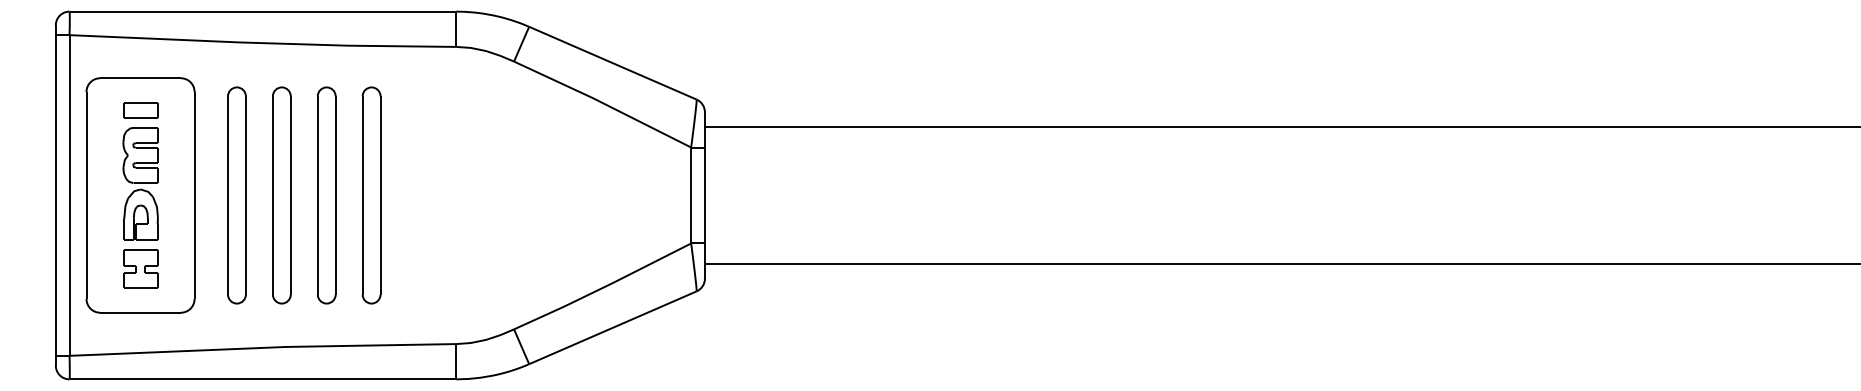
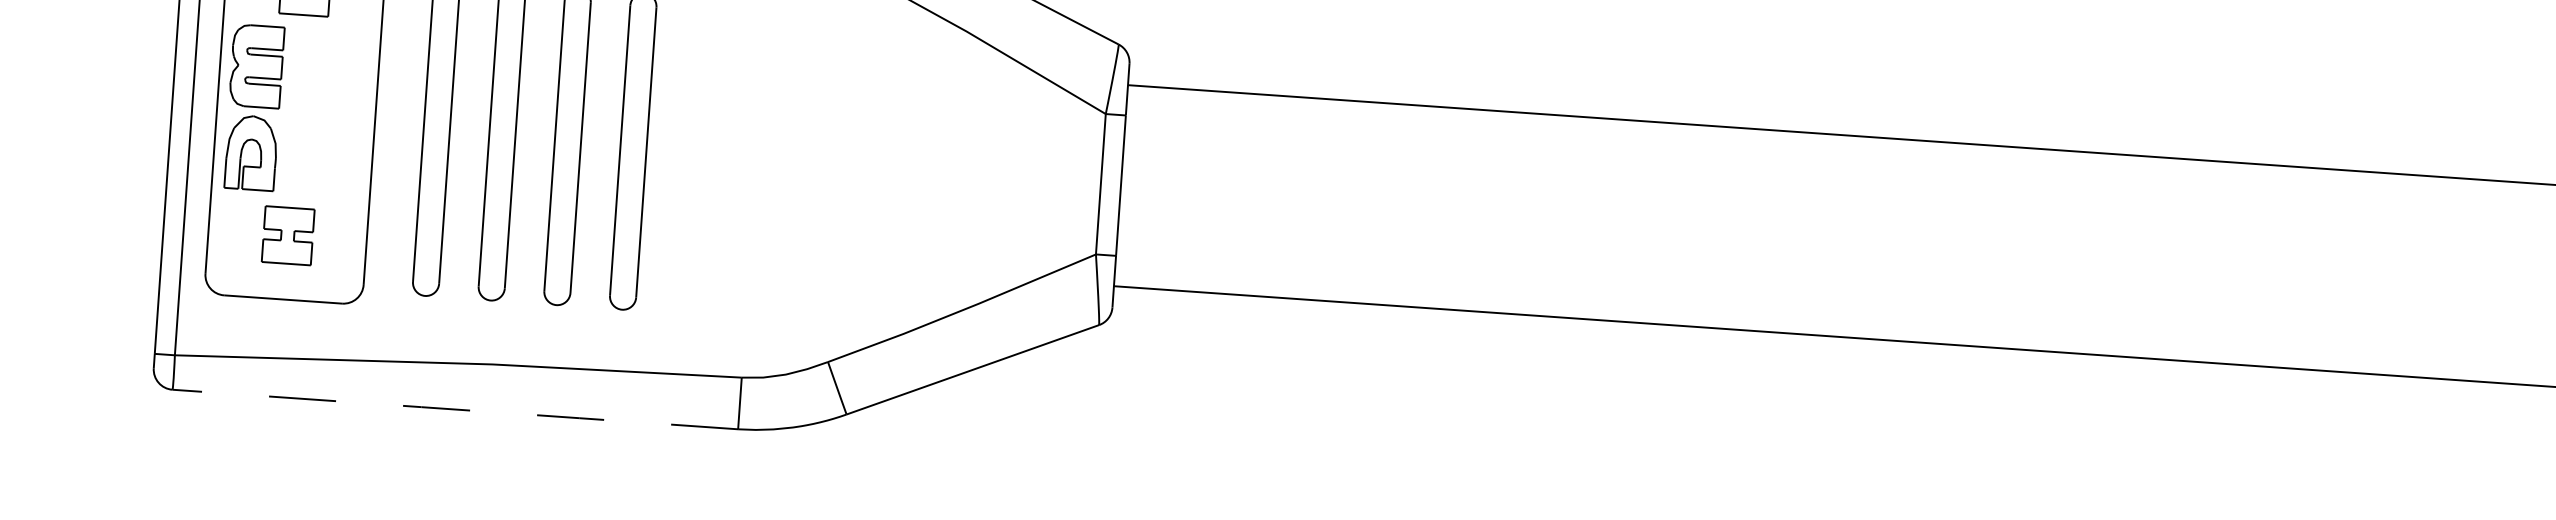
part: (140, 183) -> (253, 107), moved
line: (262, 379) -> (454, 409), solid -> dashed

